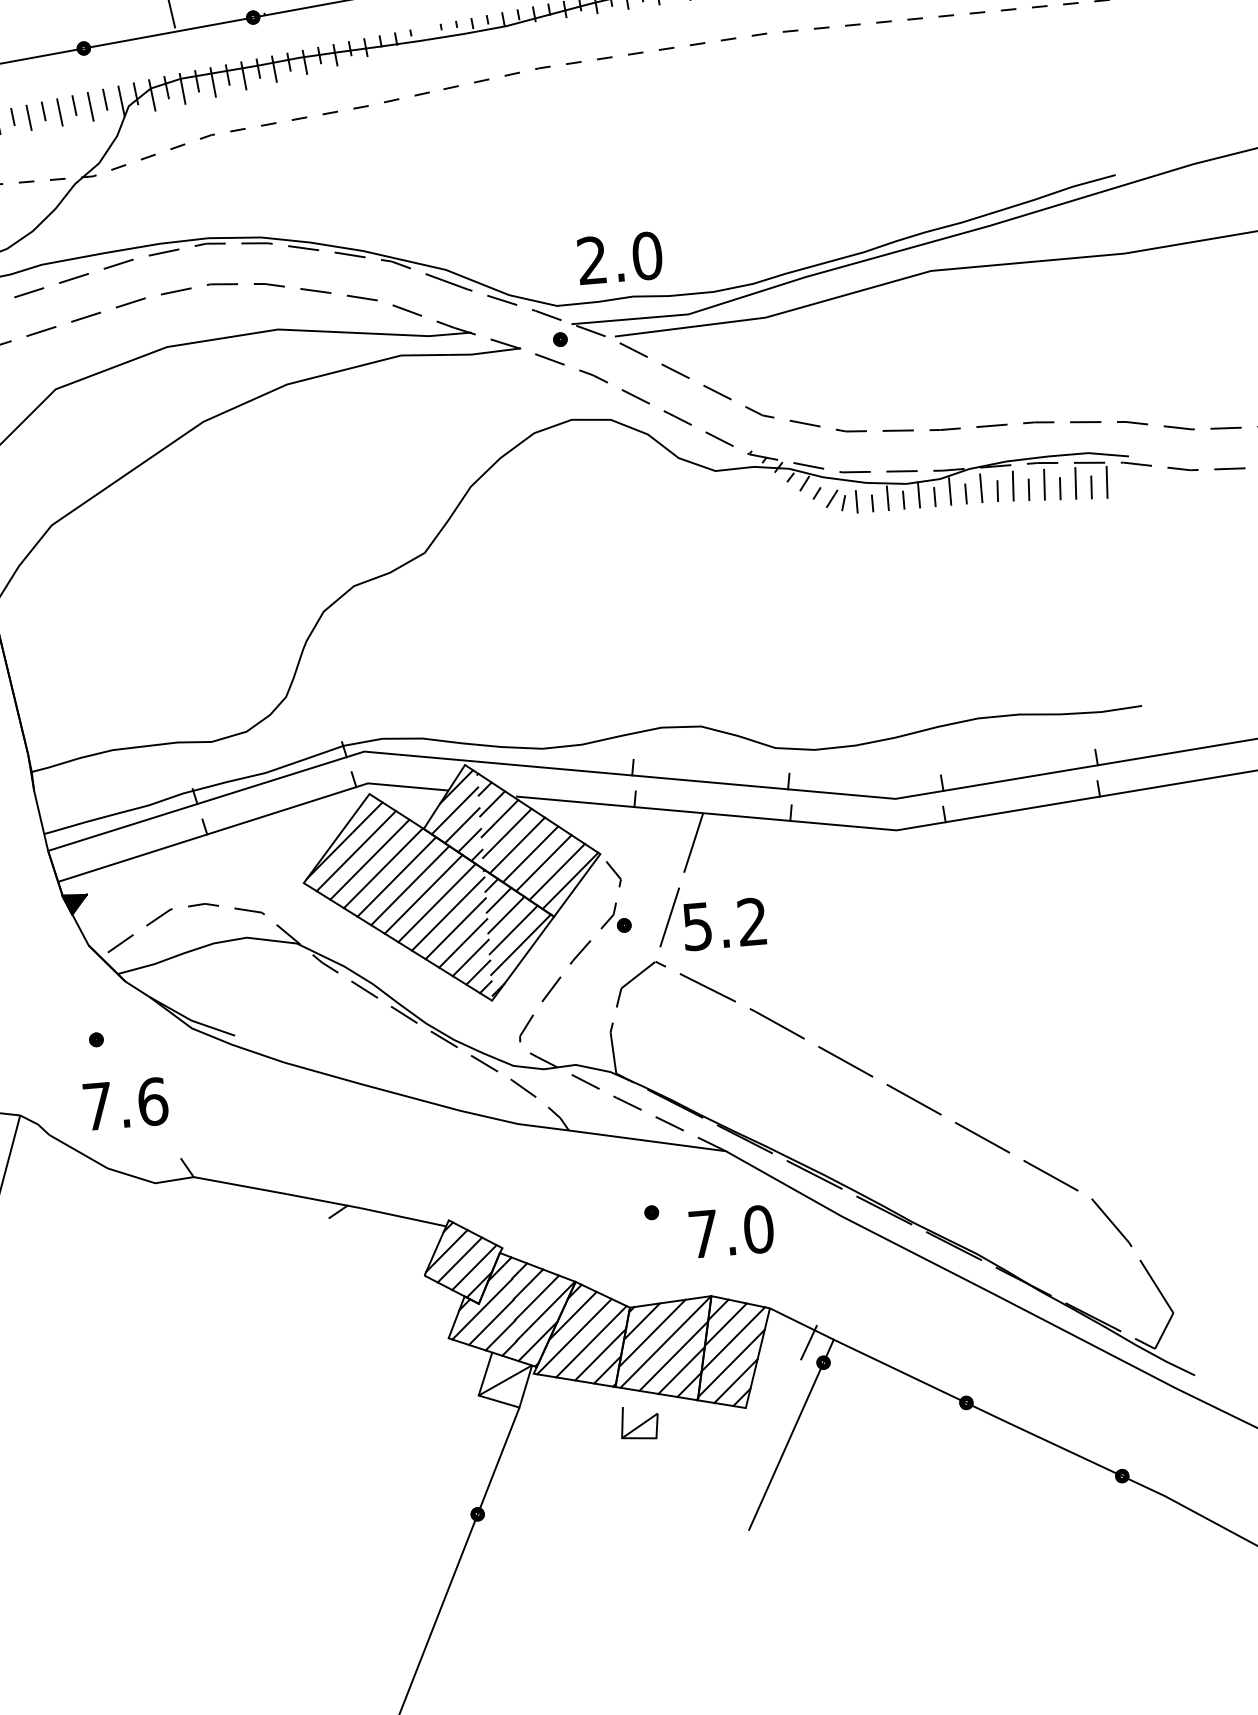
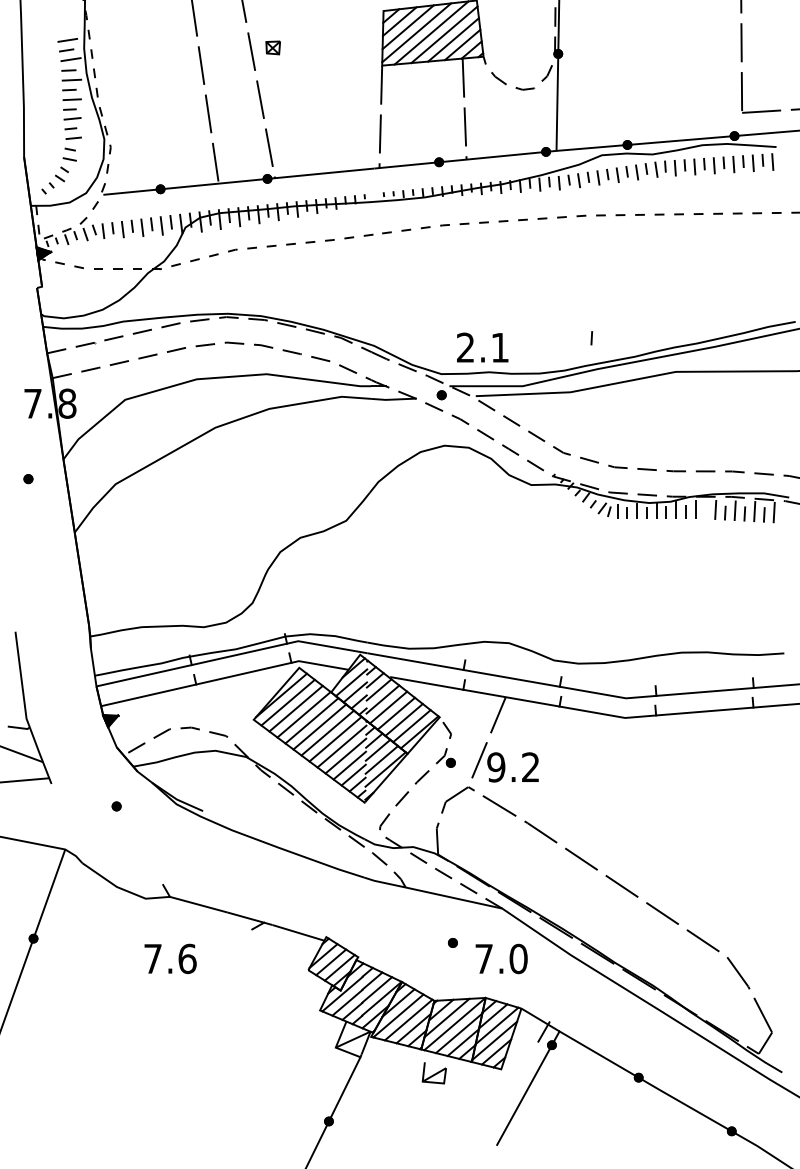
text: (647, 255) -> (500, 347), 2.0 -> 2.1
line: (997, 491) -> (591, 338), moved
text: (697, 926) -> (496, 767), 5.2 -> 9.2
text: (125, 1103) -> (170, 958), moved

